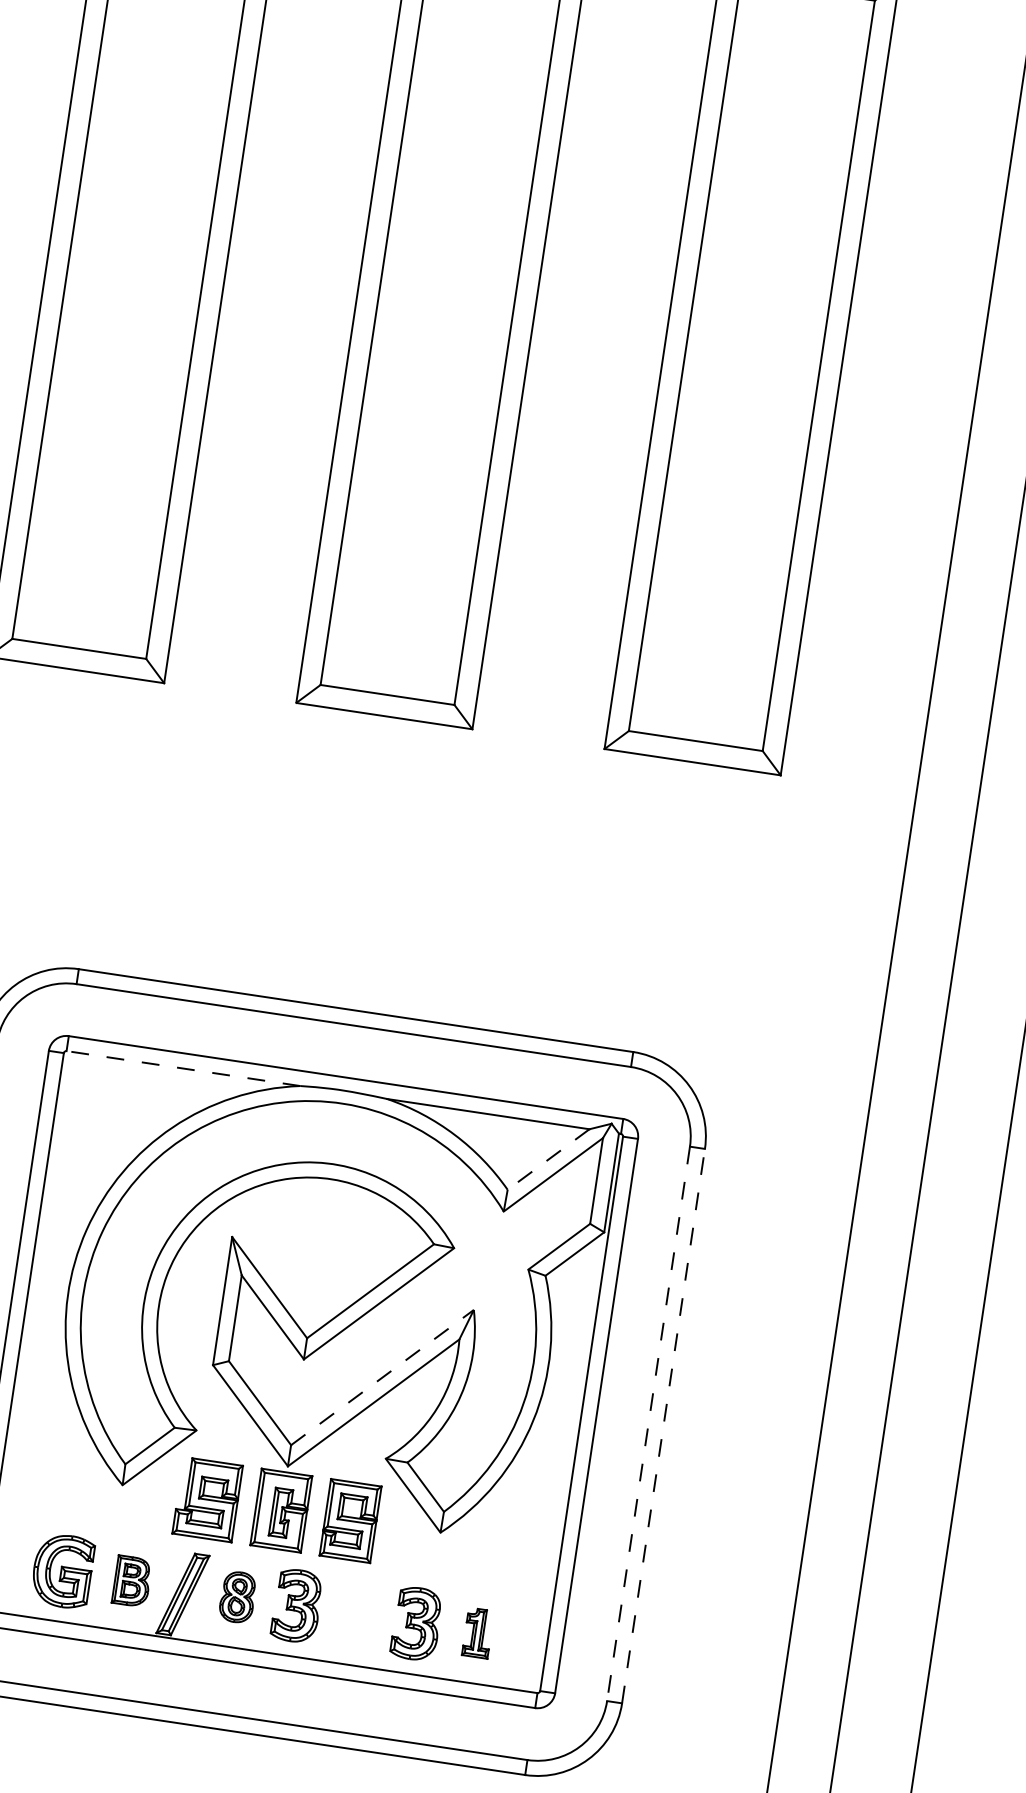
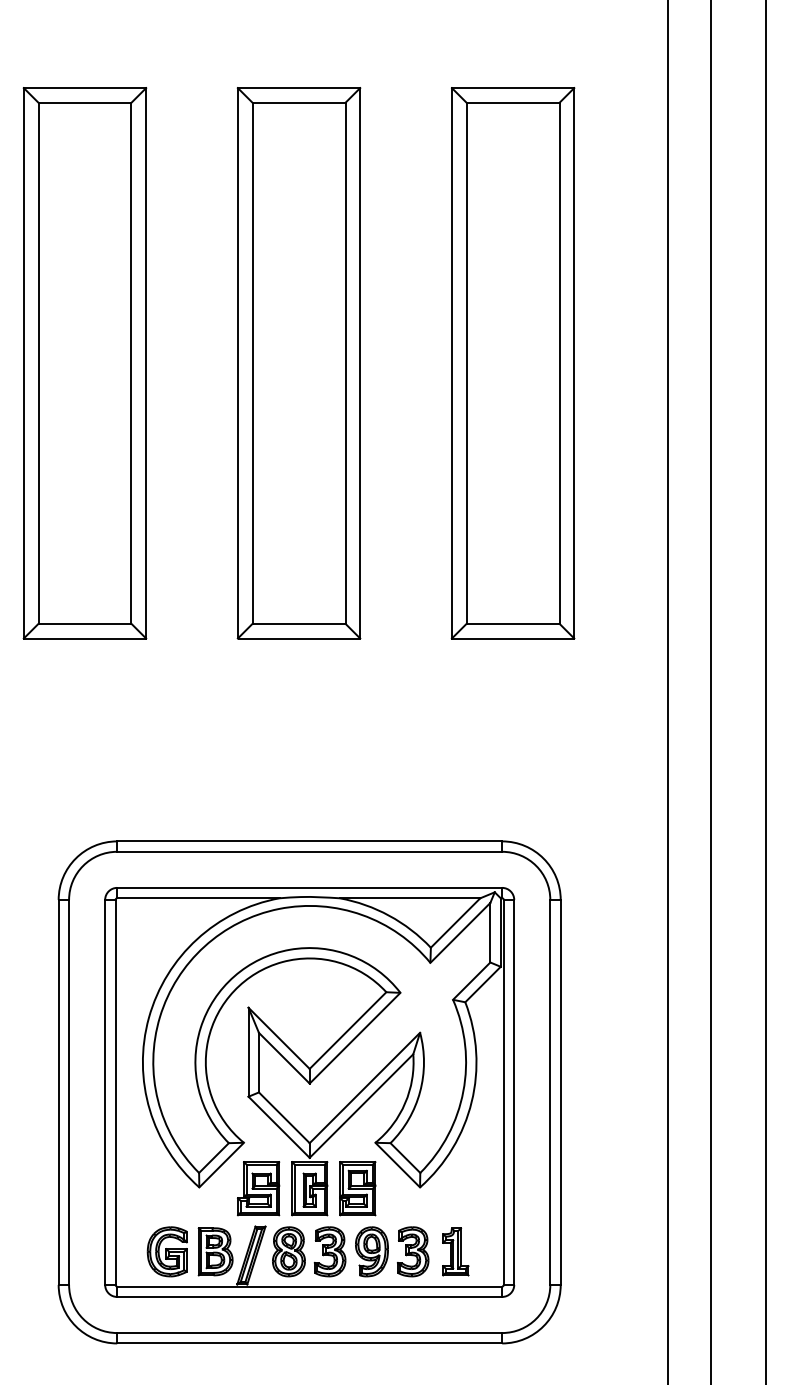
line: (182, 1068) -> (197, 898), dashed -> solid
line: (548, 1160) -> (455, 923), dashed -> solid
line: (383, 1377) -> (365, 1087), dashed -> solid
line: (648, 1424) -> (550, 1092), dashed -> solid
line: (663, 1424) -> (560, 1091), dashed -> solid
part: (132, 1580) -> (215, 1251), size x1.43
part: (237, 1596) -> (288, 1251), size x1.43
part: (356, 1614) -> (371, 1251), added
part: (477, 1632) -> (455, 1251), size x1.43

